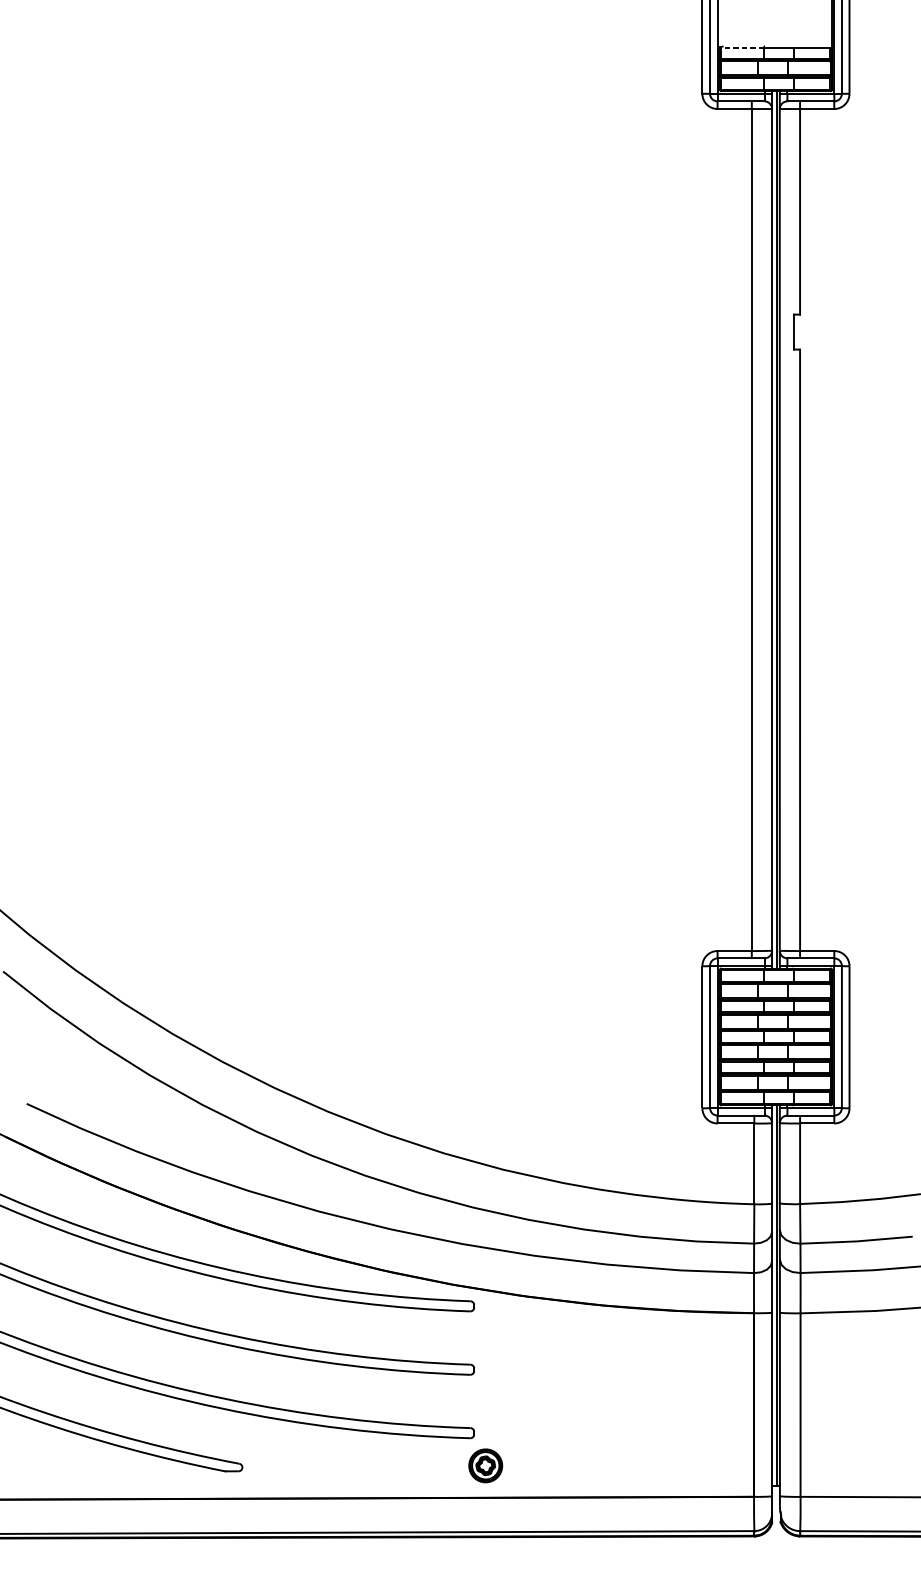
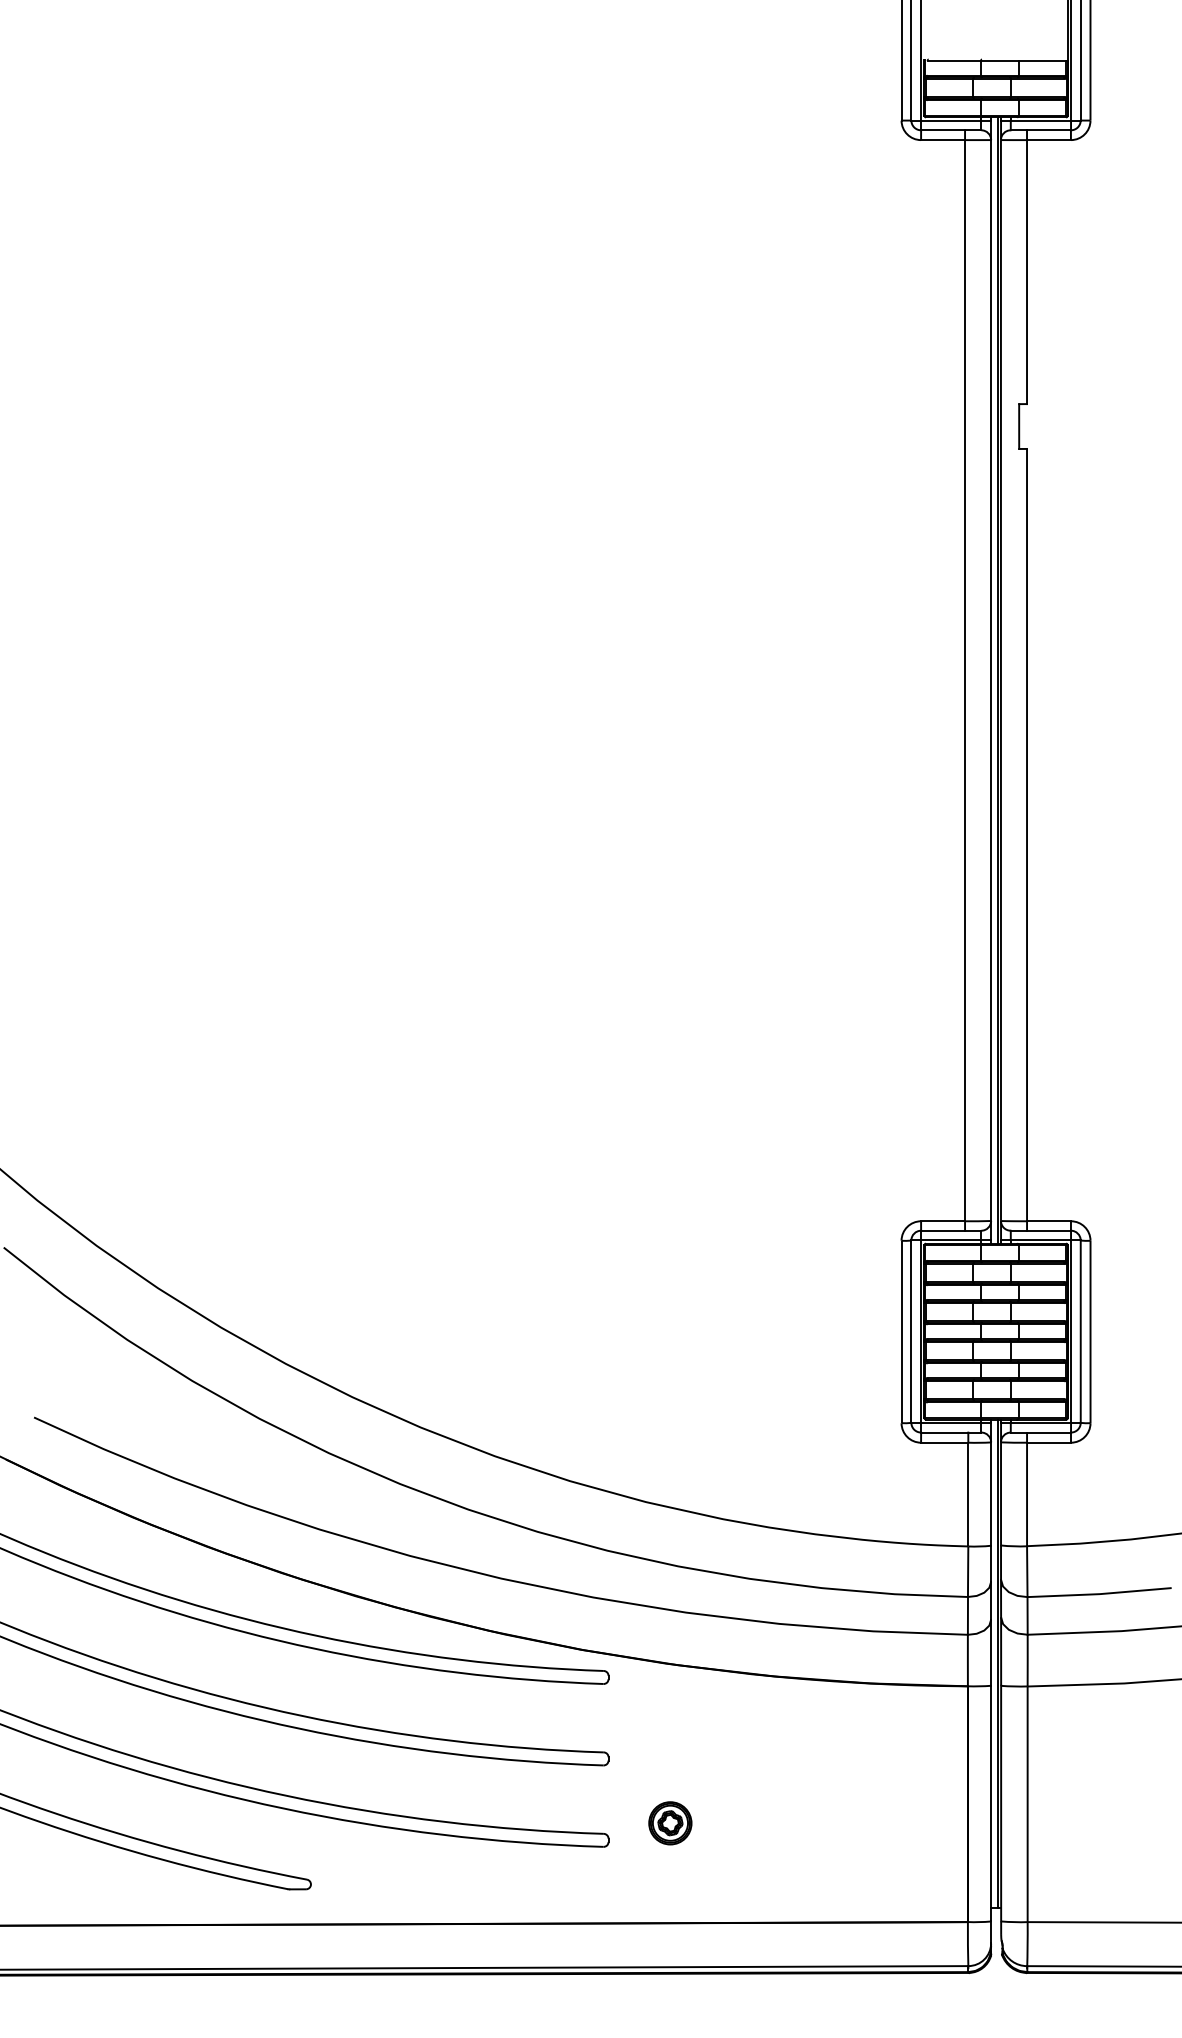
line: (743, 47) -> (954, 61), dashed -> solid
part: (485, 1465) -> (670, 1823), moved

